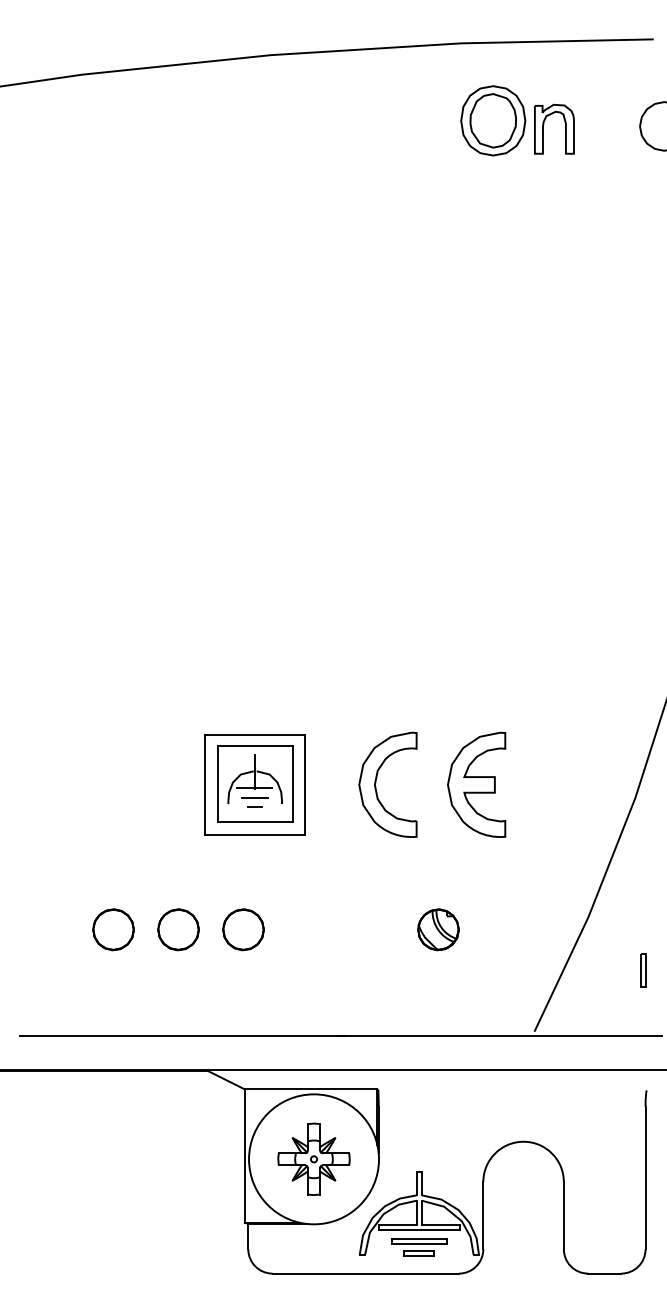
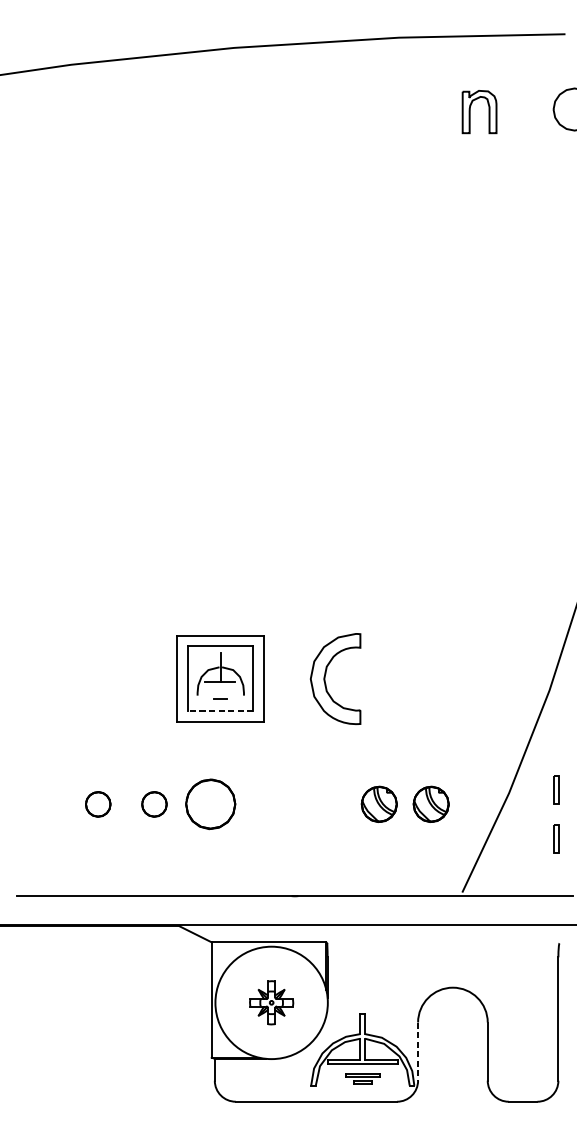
part: (493, 120) -> (426, 104), removed
part: (476, 784) -> (412, 678), removed
line: (254, 797) -> (220, 689), removed
line: (255, 822) -> (221, 711), solid -> dashed
part: (643, 913) -> (556, 790), added
part: (113, 929) -> (98, 804), size x0.7
part: (178, 929) -> (154, 804), size x0.7
part: (243, 929) -> (210, 804), size x1.4
part: (498, 929) -> (431, 804), added
part: (313, 1158) -> (271, 1002), size x0.7
line: (483, 1215) -> (418, 1051), solid -> dashed
part: (419, 1247) -> (362, 1079), size x0.7

